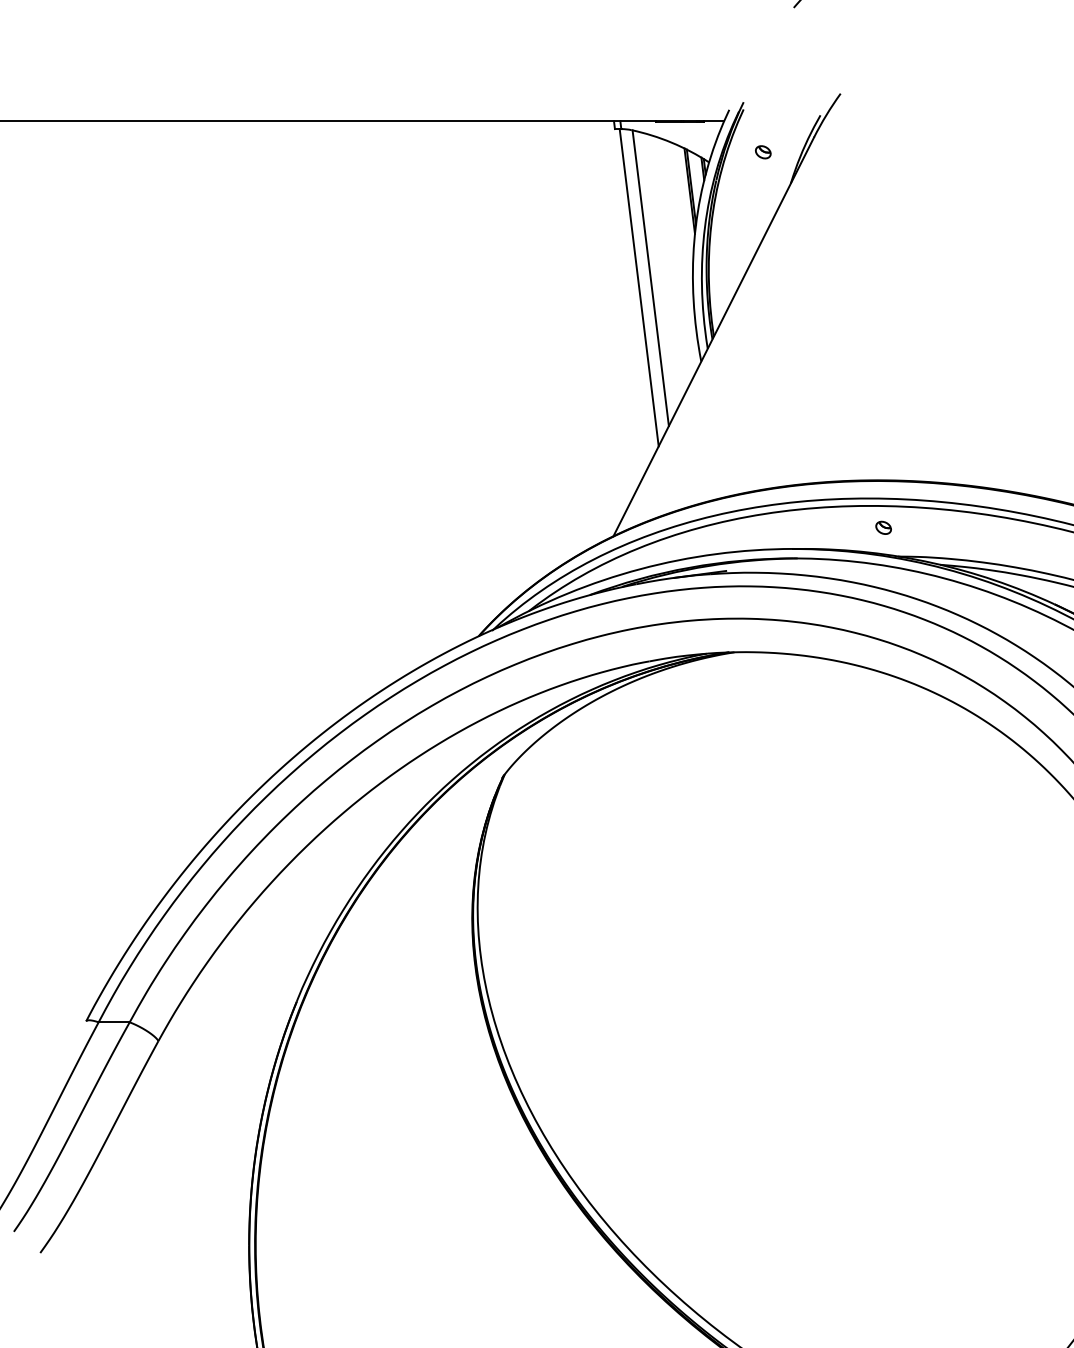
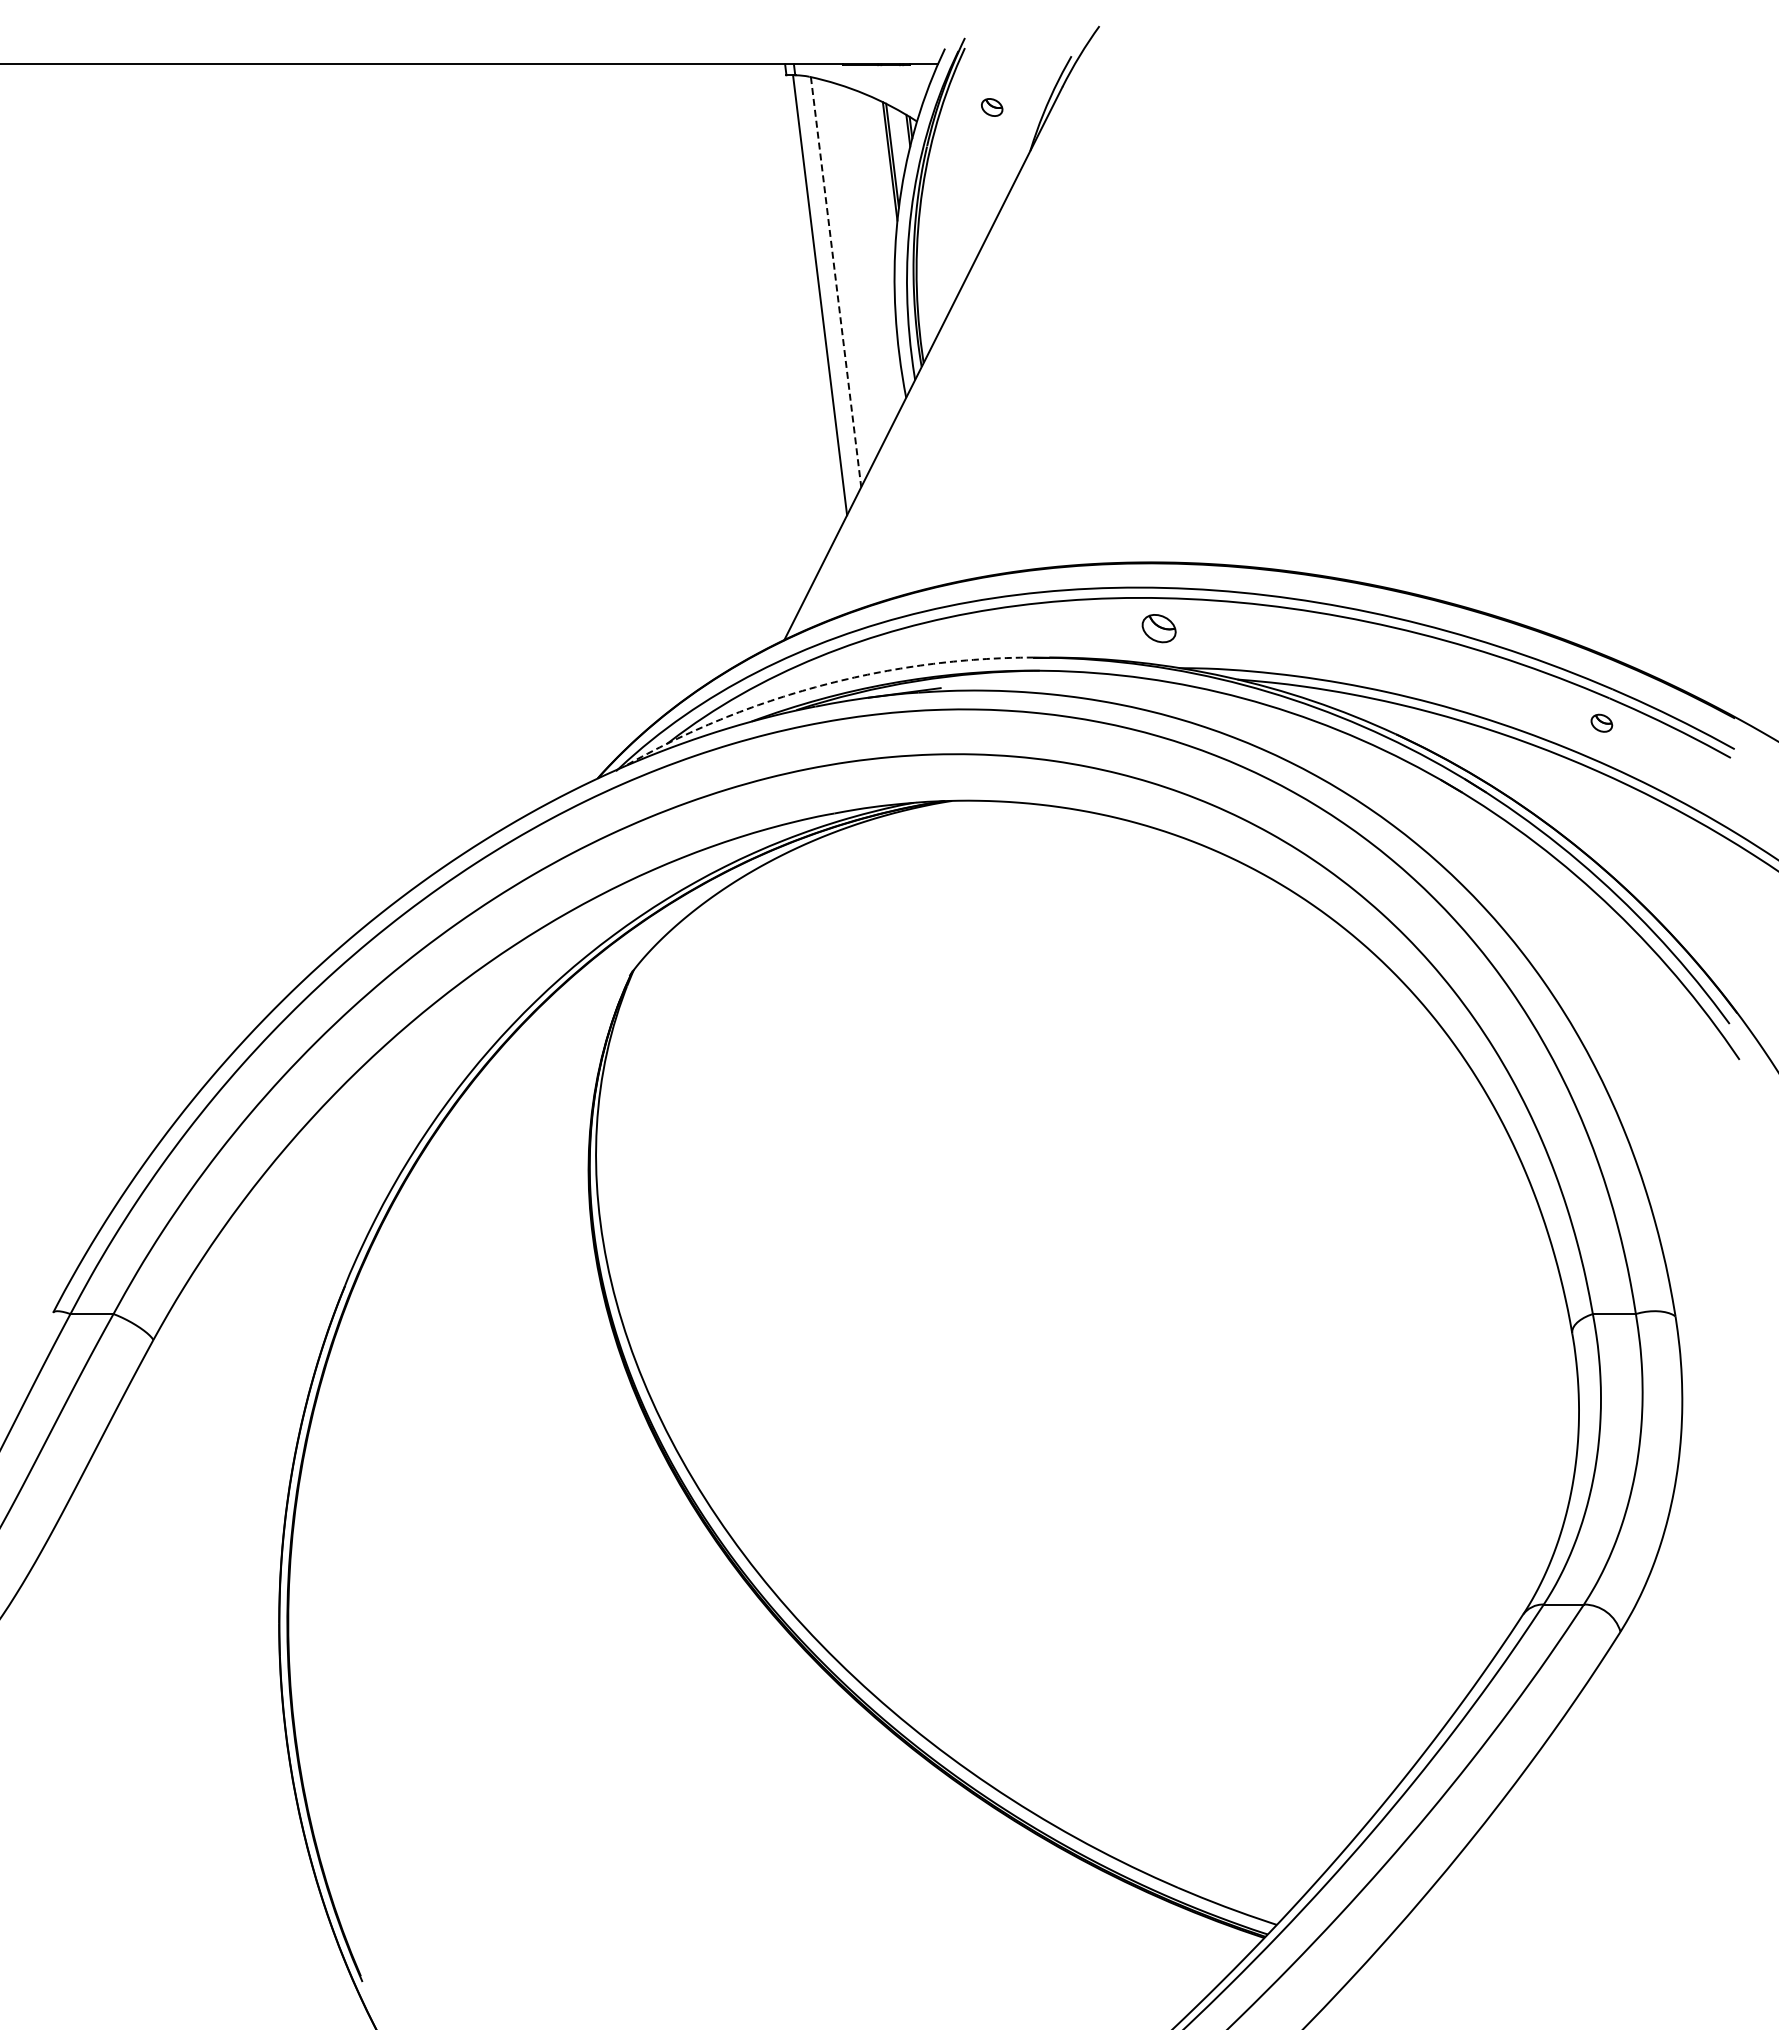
line: (651, 278) -> (836, 282), solid -> dashed
part: (883, 527) -> (1158, 627), size x1.6
arc: (640, 569) -> (822, 685), solid -> dashed

